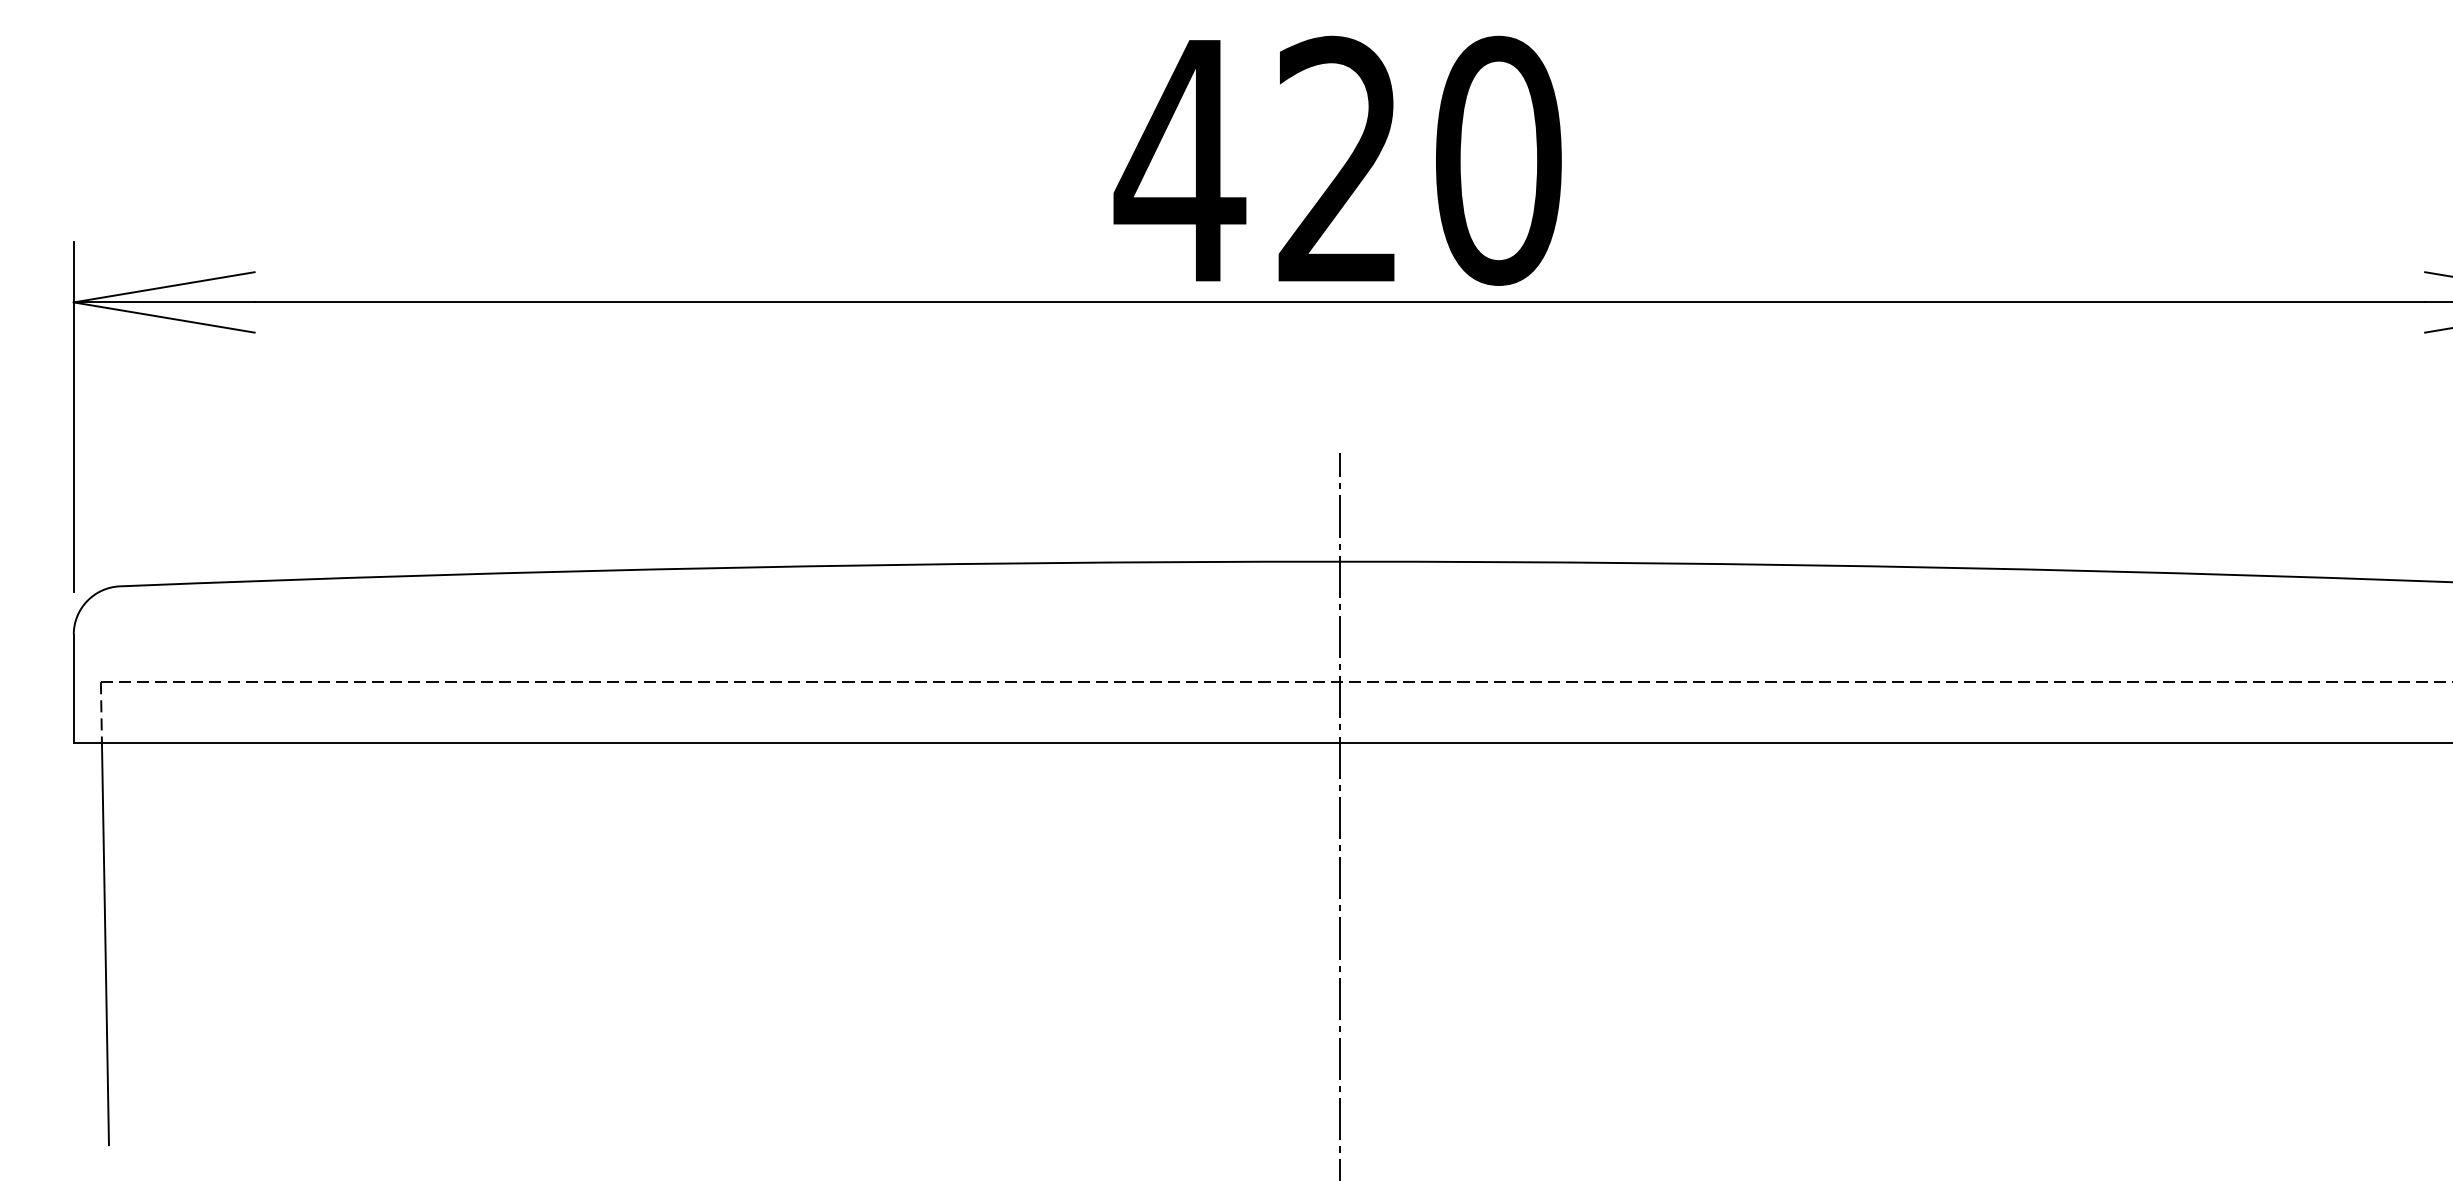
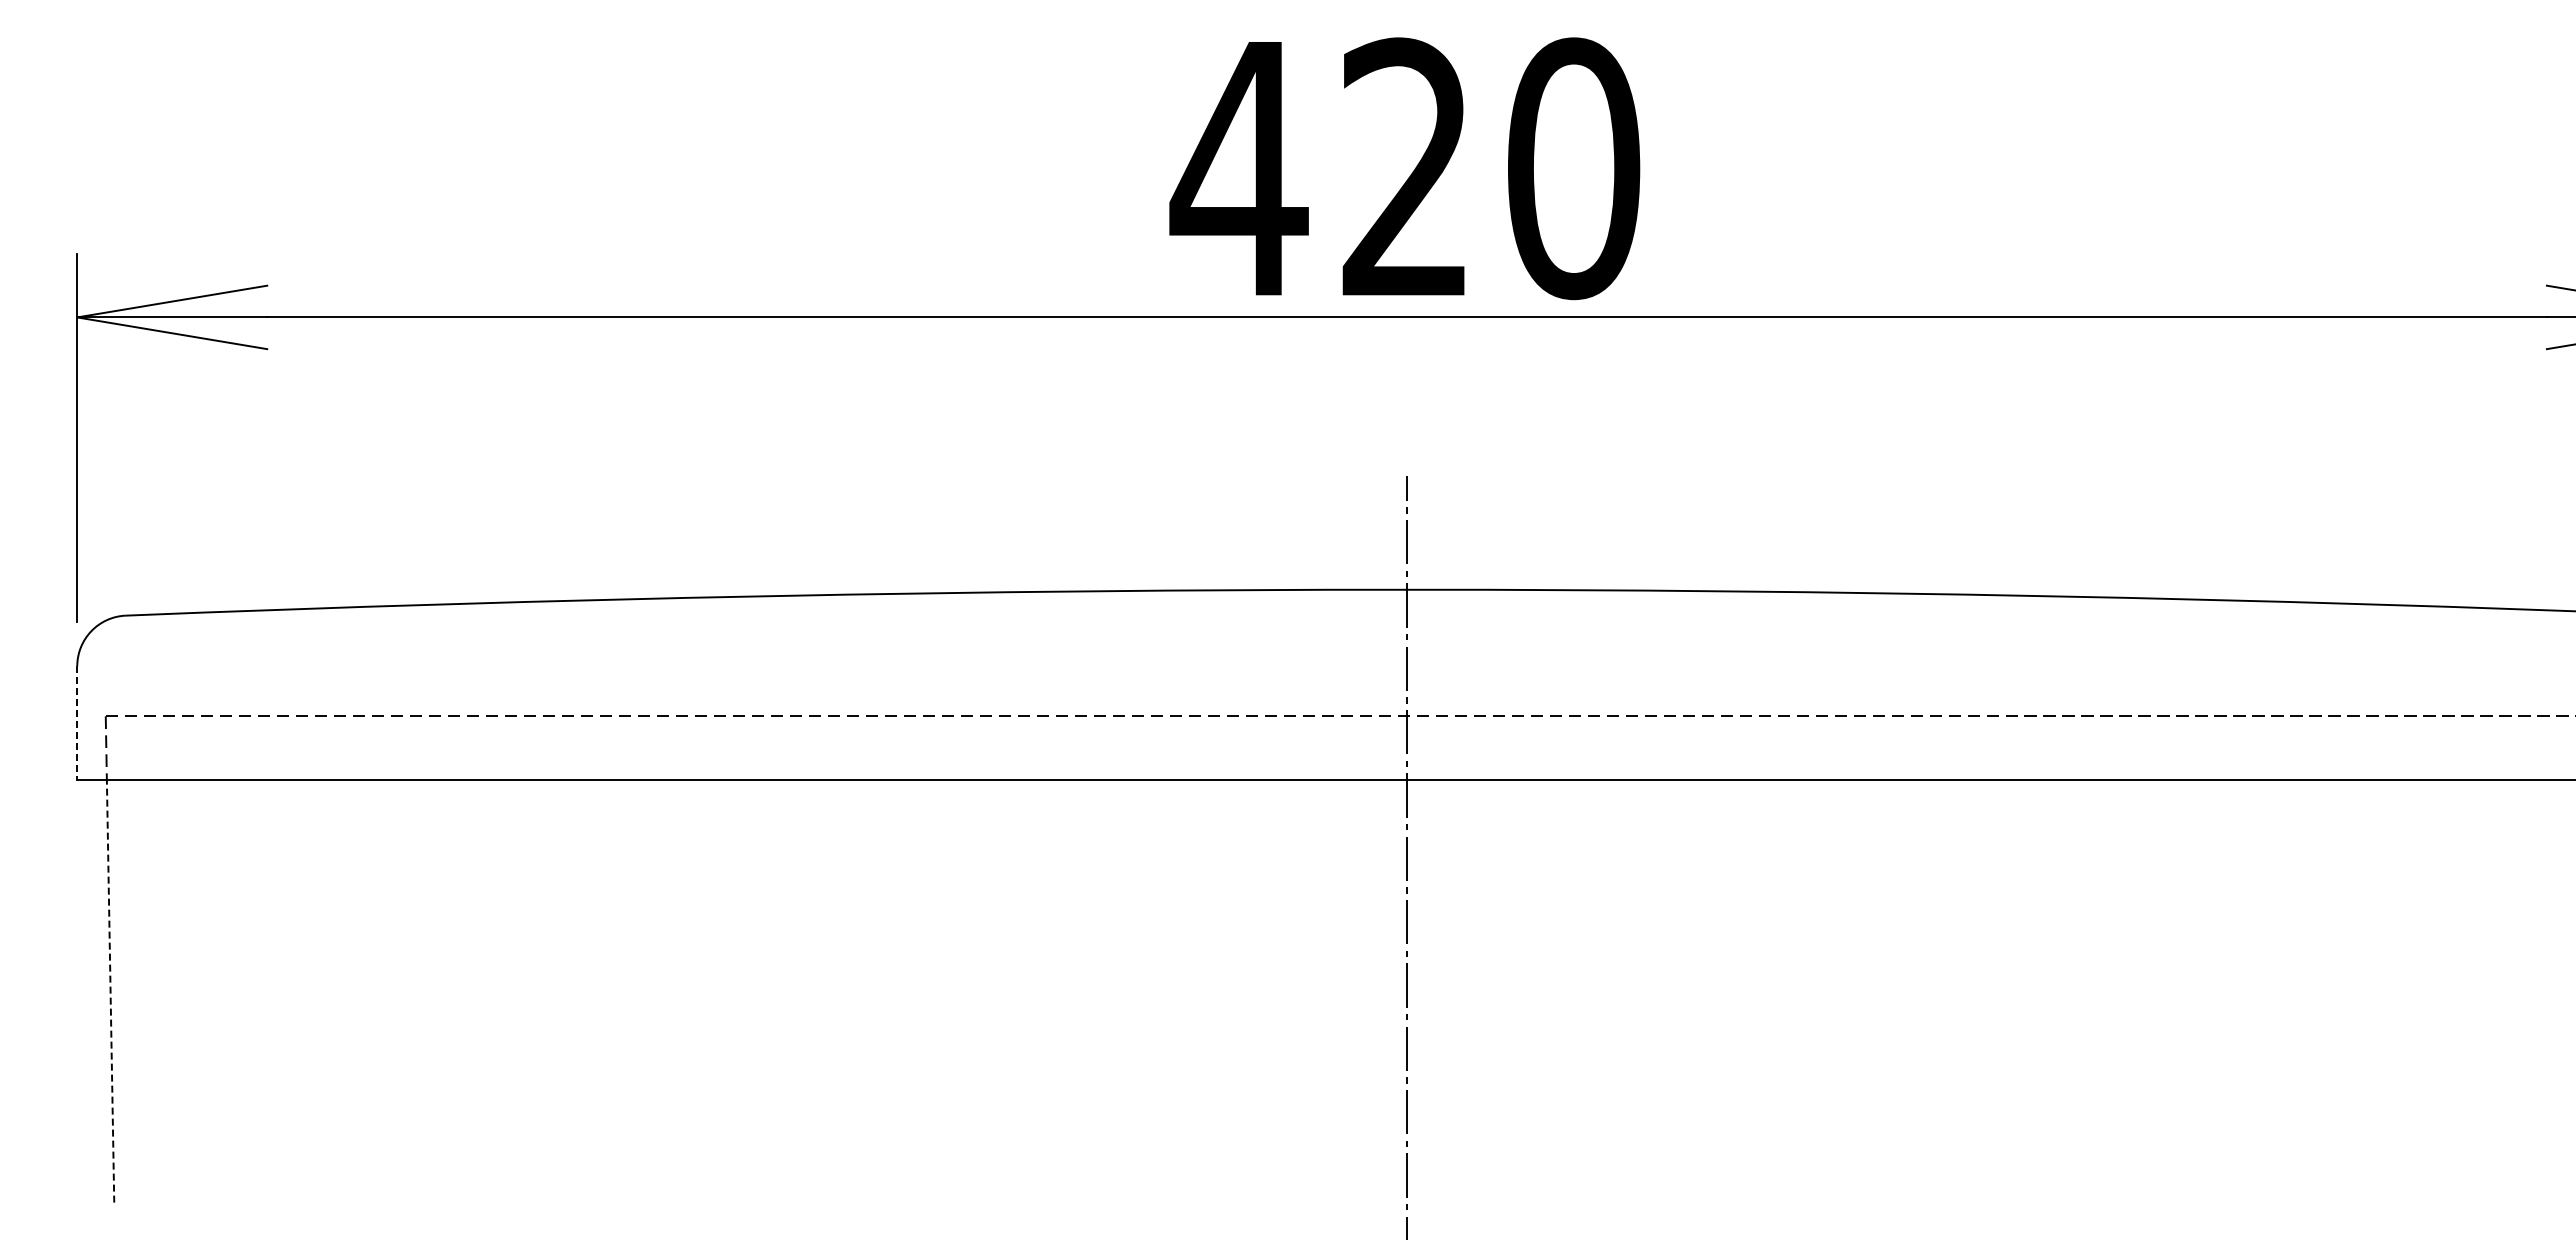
line: (73, 688) -> (77, 722), solid -> dashed
line: (105, 943) -> (110, 990), solid -> dashed

